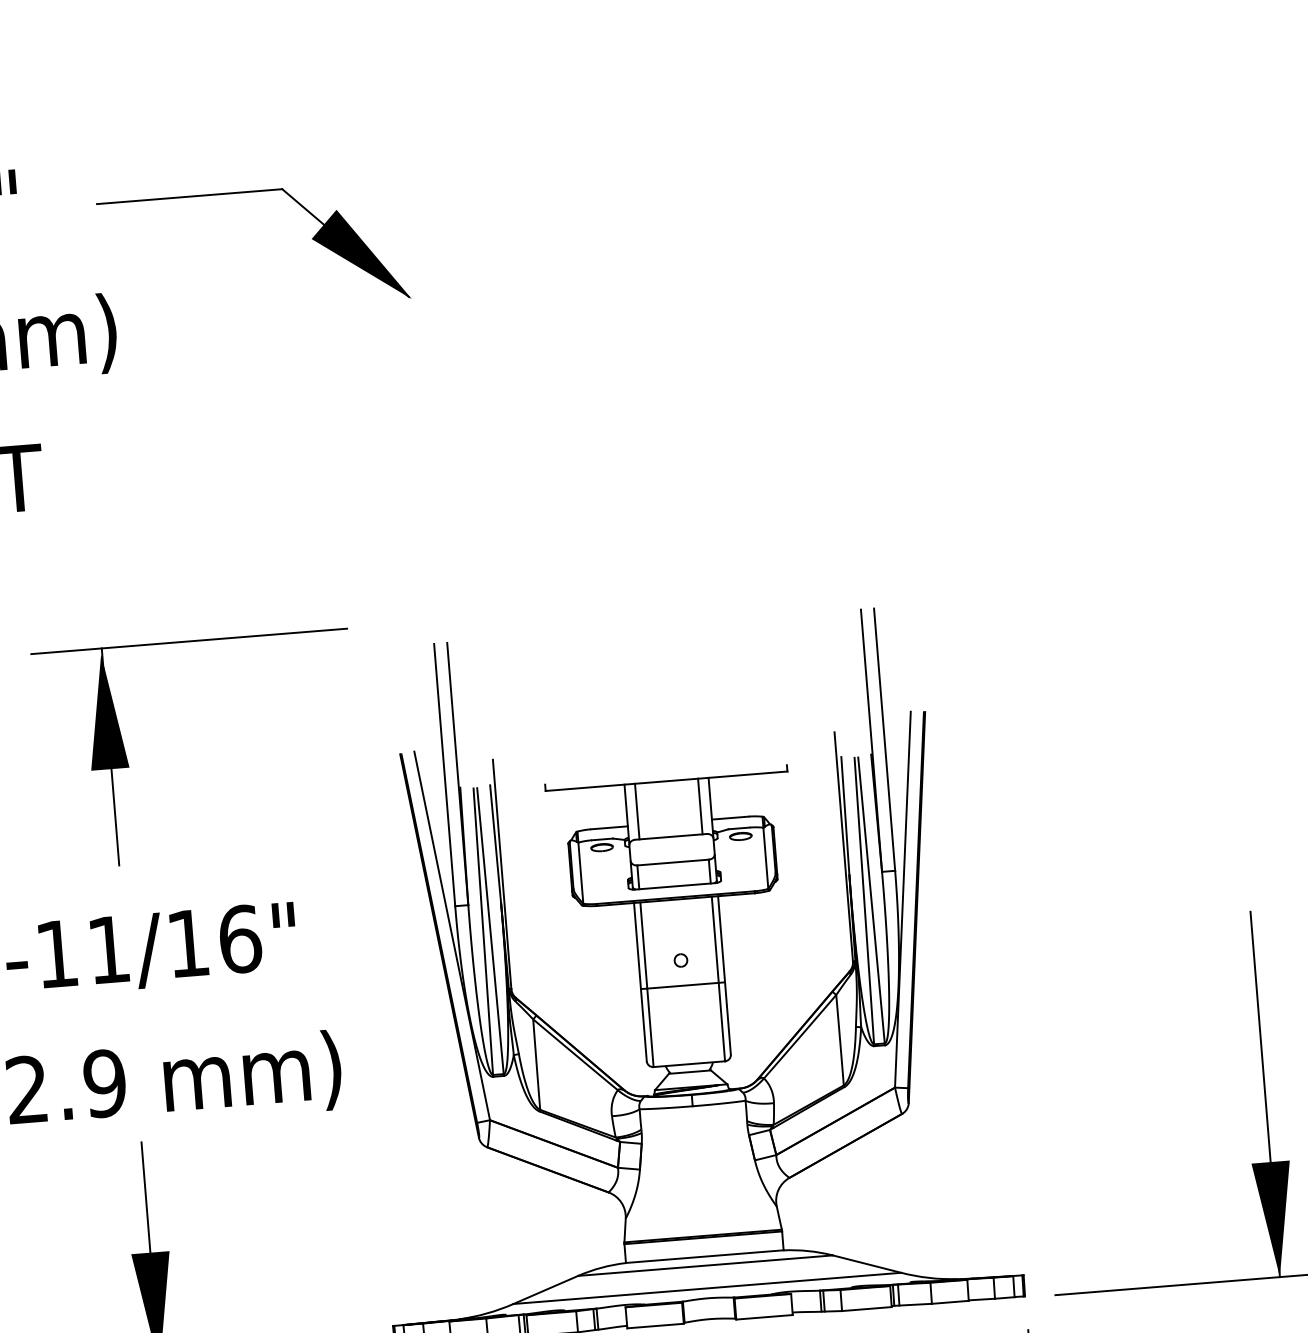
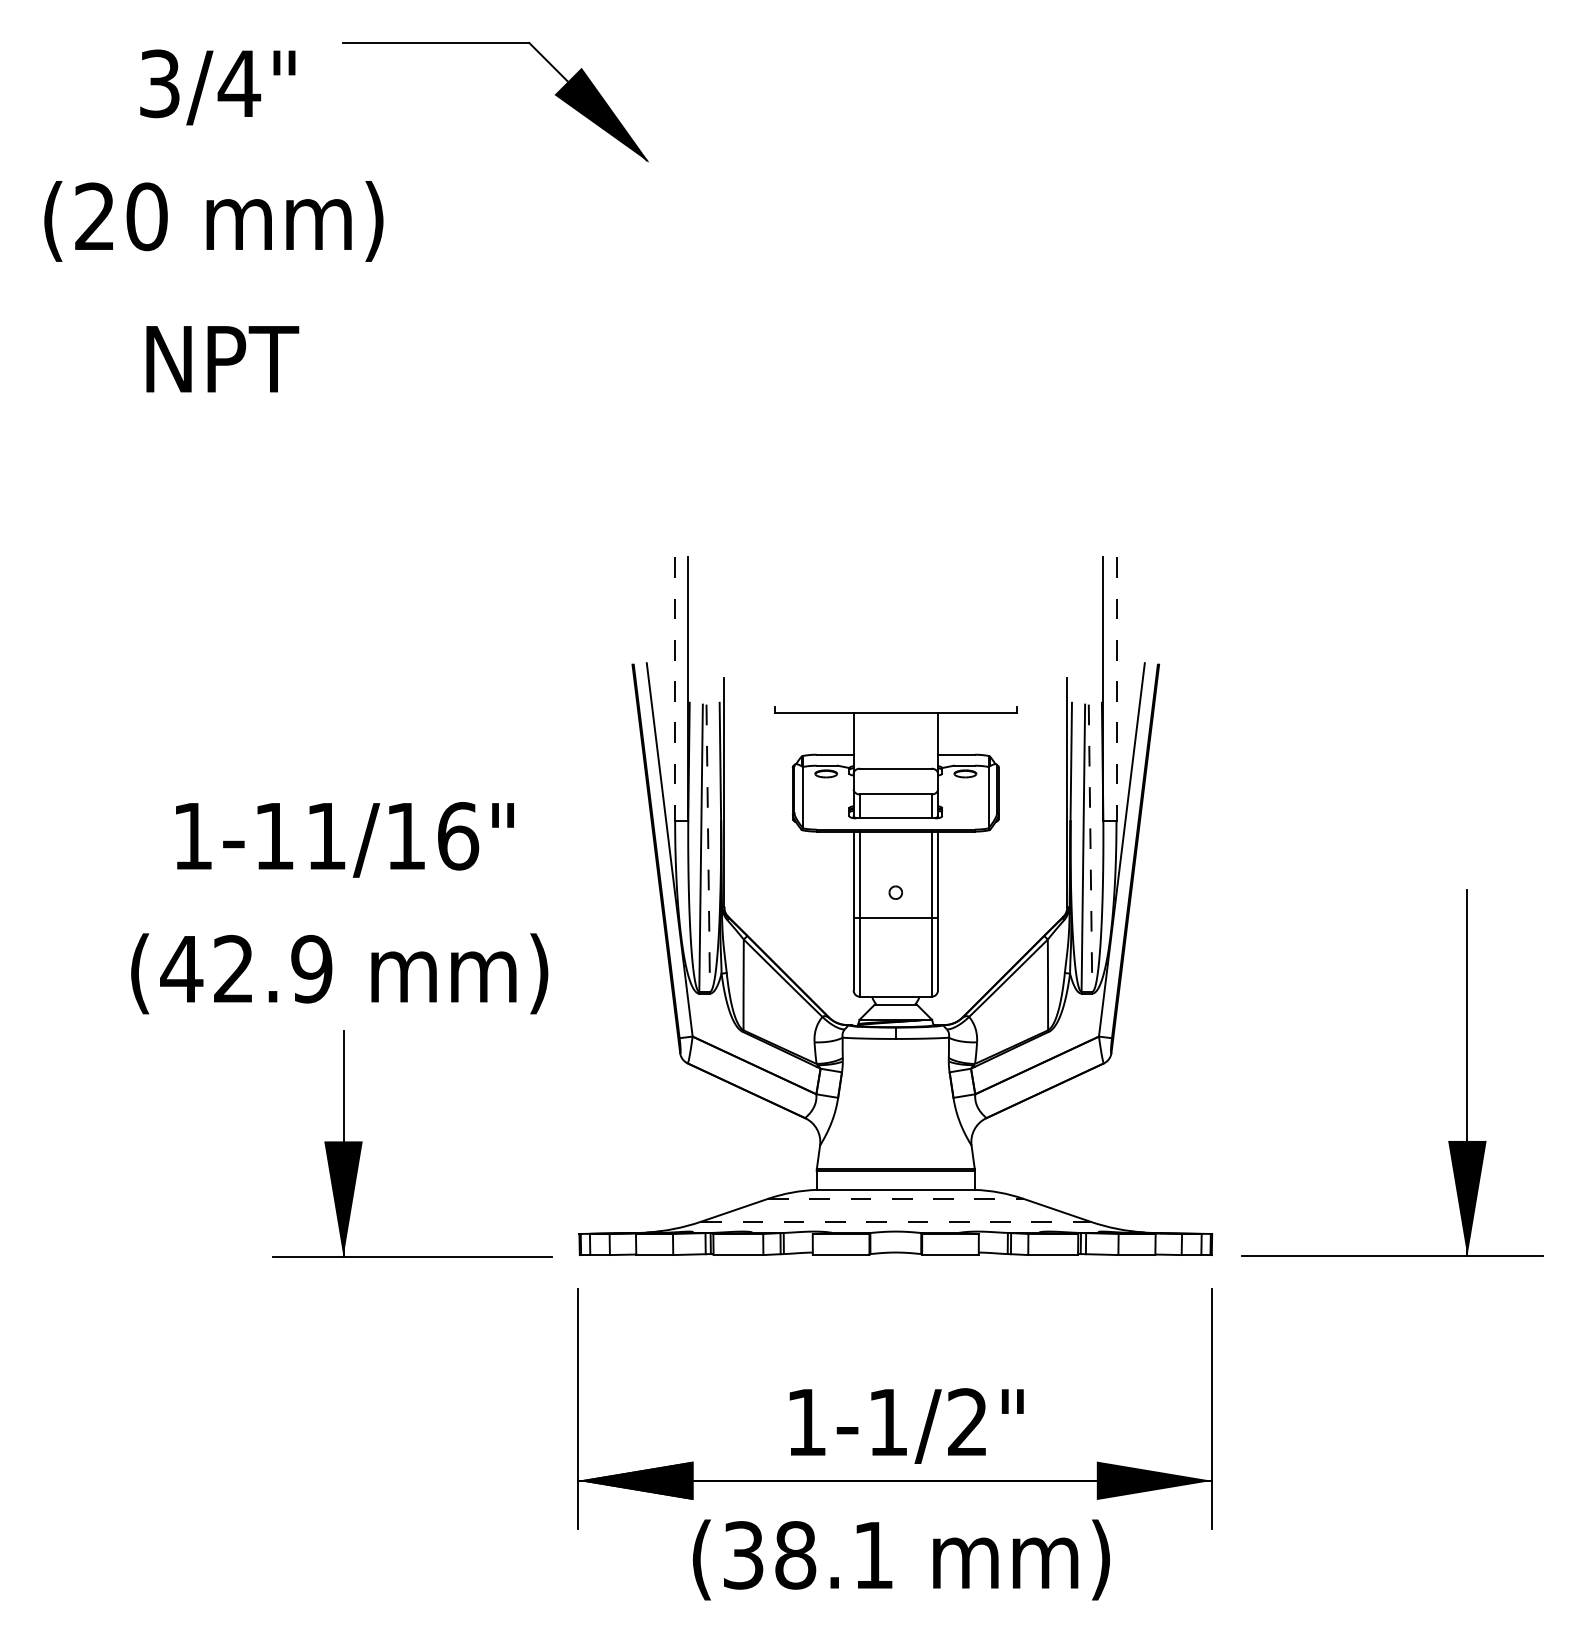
part: (248, 192) -> (495, 43), moved
line: (884, 739) -> (1116, 688), solid -> dashed
part: (129, 764) -> (361, 653), removed
line: (444, 774) -> (675, 688), solid -> dashed
line: (700, 806) -> (927, 740), removed
line: (637, 811) -> (864, 740), removed
line: (871, 900) -> (1090, 848), solid -> dashed
line: (490, 931) -> (708, 848), solid -> dashed
line: (705, 1265) -> (895, 1198), solid -> dashed
line: (707, 1288) -> (895, 1221), solid -> dashed

